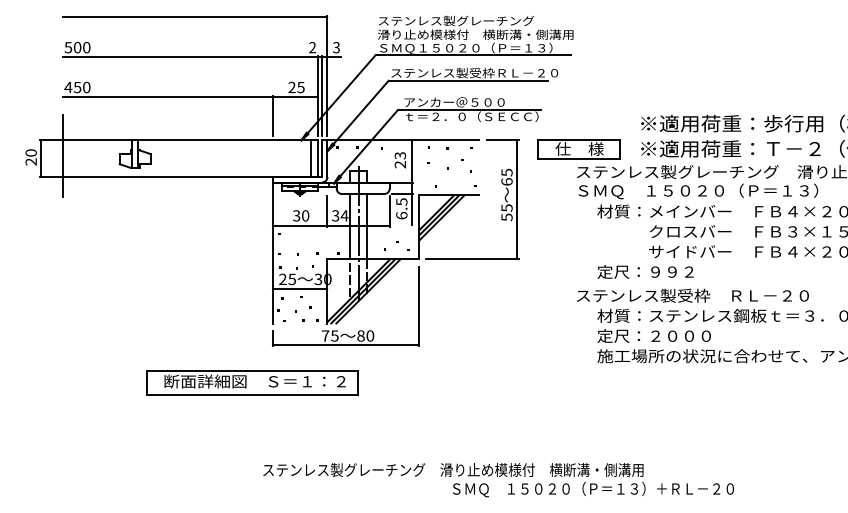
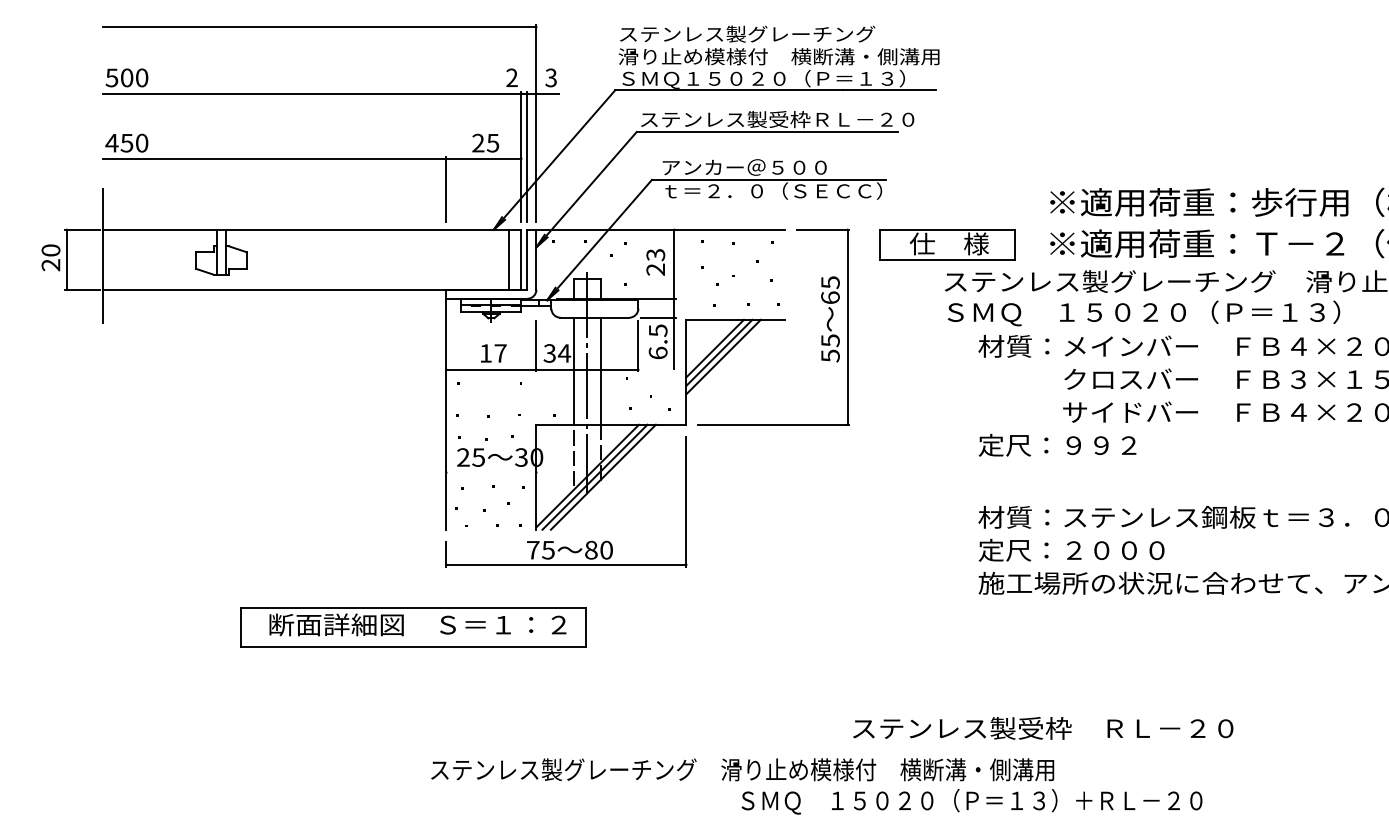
text: (301, 215) -> (493, 352), 30 -> 17
line: (299, 288) -> (490, 472), removed
text: (692, 295) -> (1042, 727), moved

